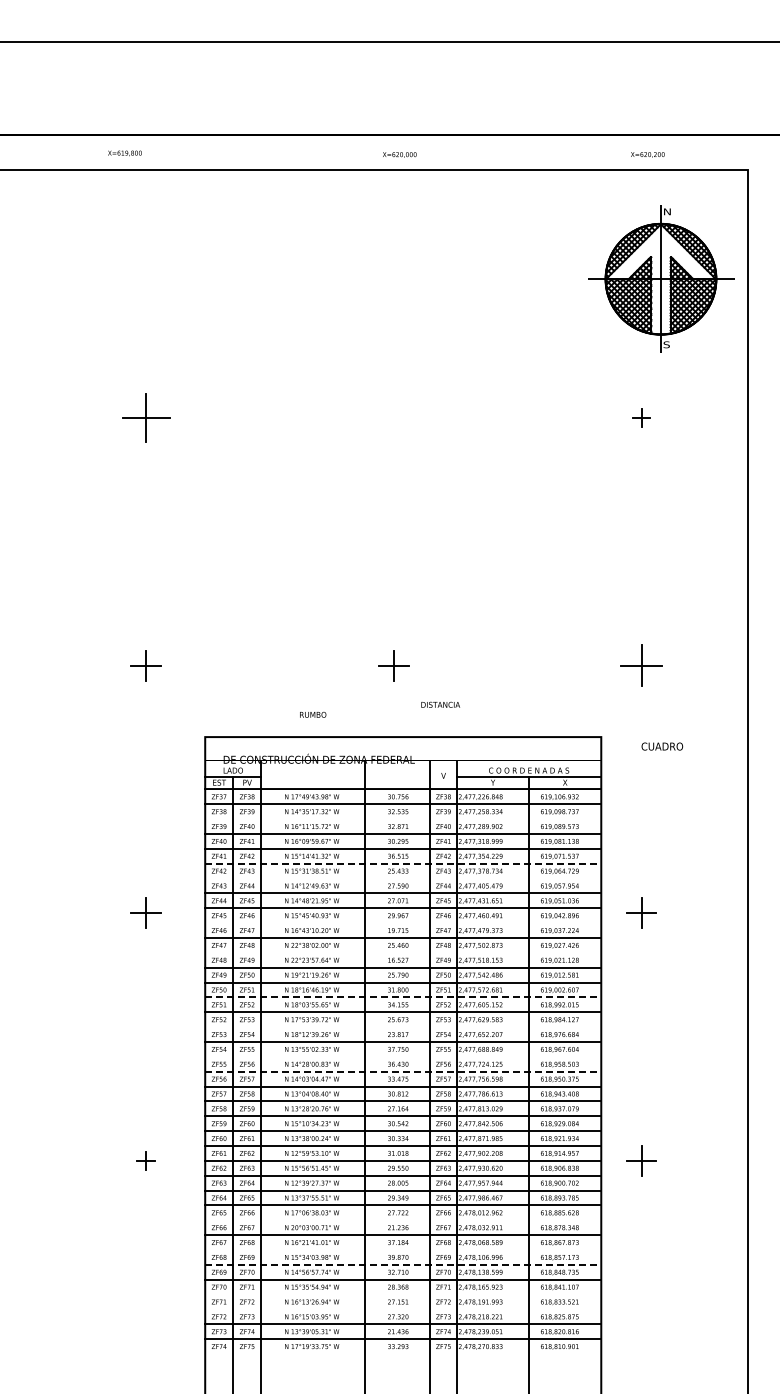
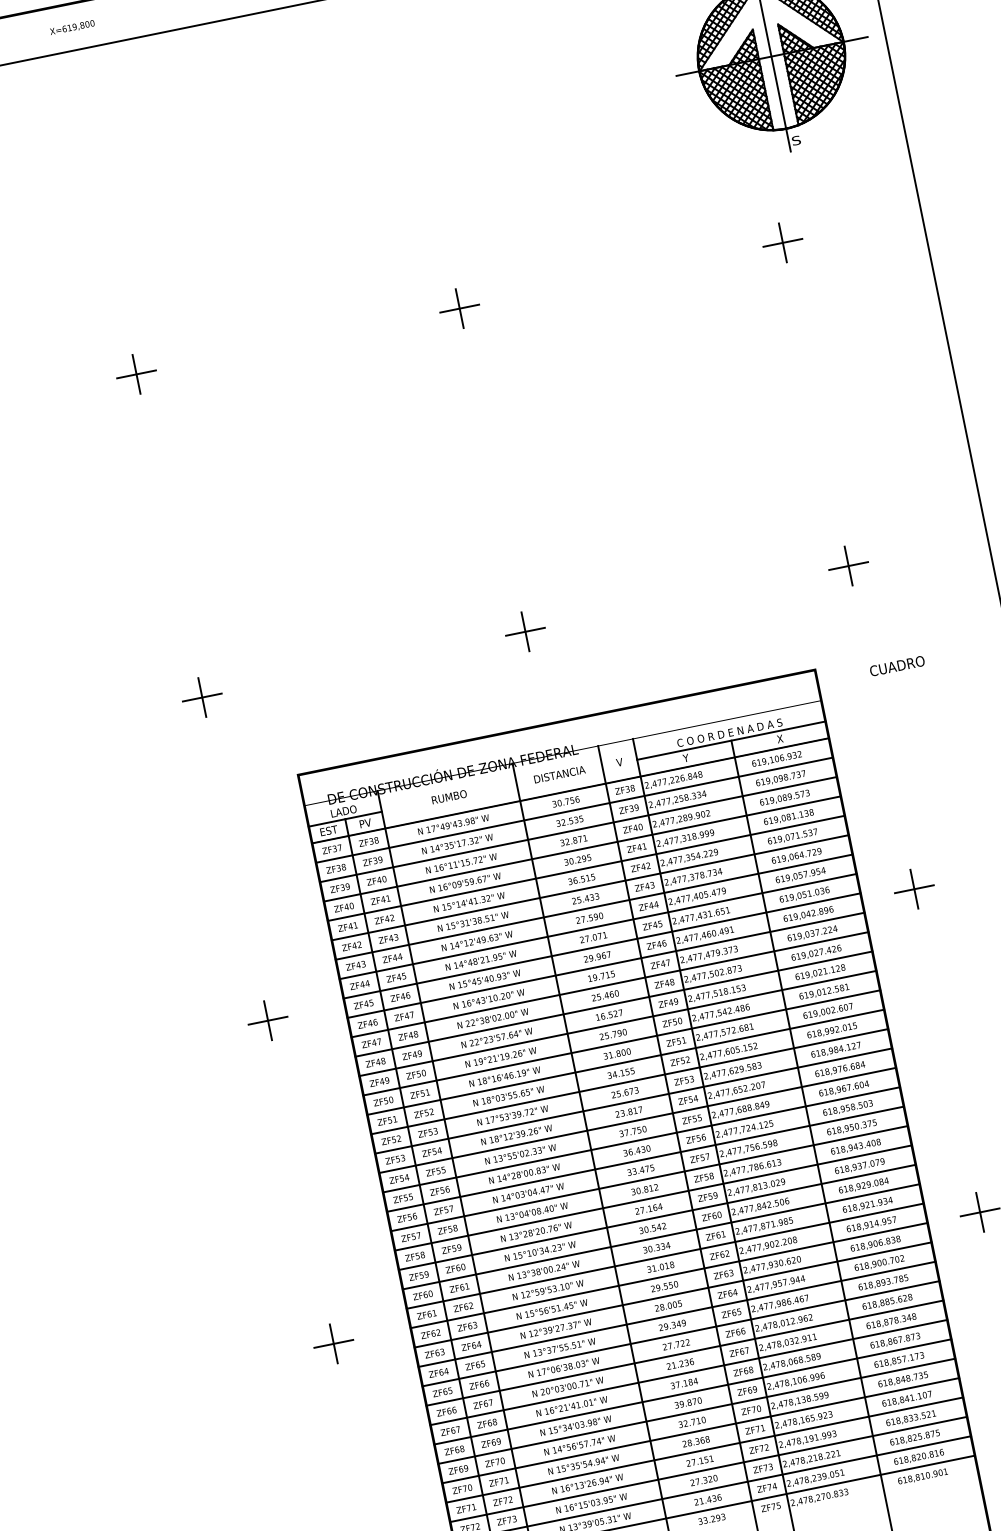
text: (124, 153) -> (71, 28), moved
part: (145, 417) -> (135, 373), size x0.62
part: (393, 417) -> (459, 308), added
part: (641, 417) -> (782, 242), size x1.67
part: (641, 665) -> (848, 565), size x0.71
text: (440, 704) -> (559, 774), moved
text: (313, 714) -> (449, 796), moved
line: (403, 819) -> (578, 829), added
line: (403, 863) -> (590, 887), dashed -> solid
line: (403, 878) -> (594, 906), added
line: (403, 923) -> (606, 965), added
line: (403, 952) -> (614, 1003), added
line: (403, 997) -> (626, 1062), dashed -> solid
line: (403, 1027) -> (634, 1101), added
line: (403, 1056) -> (641, 1139), added
line: (403, 1071) -> (645, 1158), dashed -> solid
part: (145, 1160) -> (332, 1343), size x1.67
line: (403, 1220) -> (685, 1353), added
line: (403, 1250) -> (693, 1392), added
line: (403, 1264) -> (697, 1410), dashed -> solid
line: (403, 1294) -> (705, 1449), added
line: (403, 1309) -> (708, 1469), added

